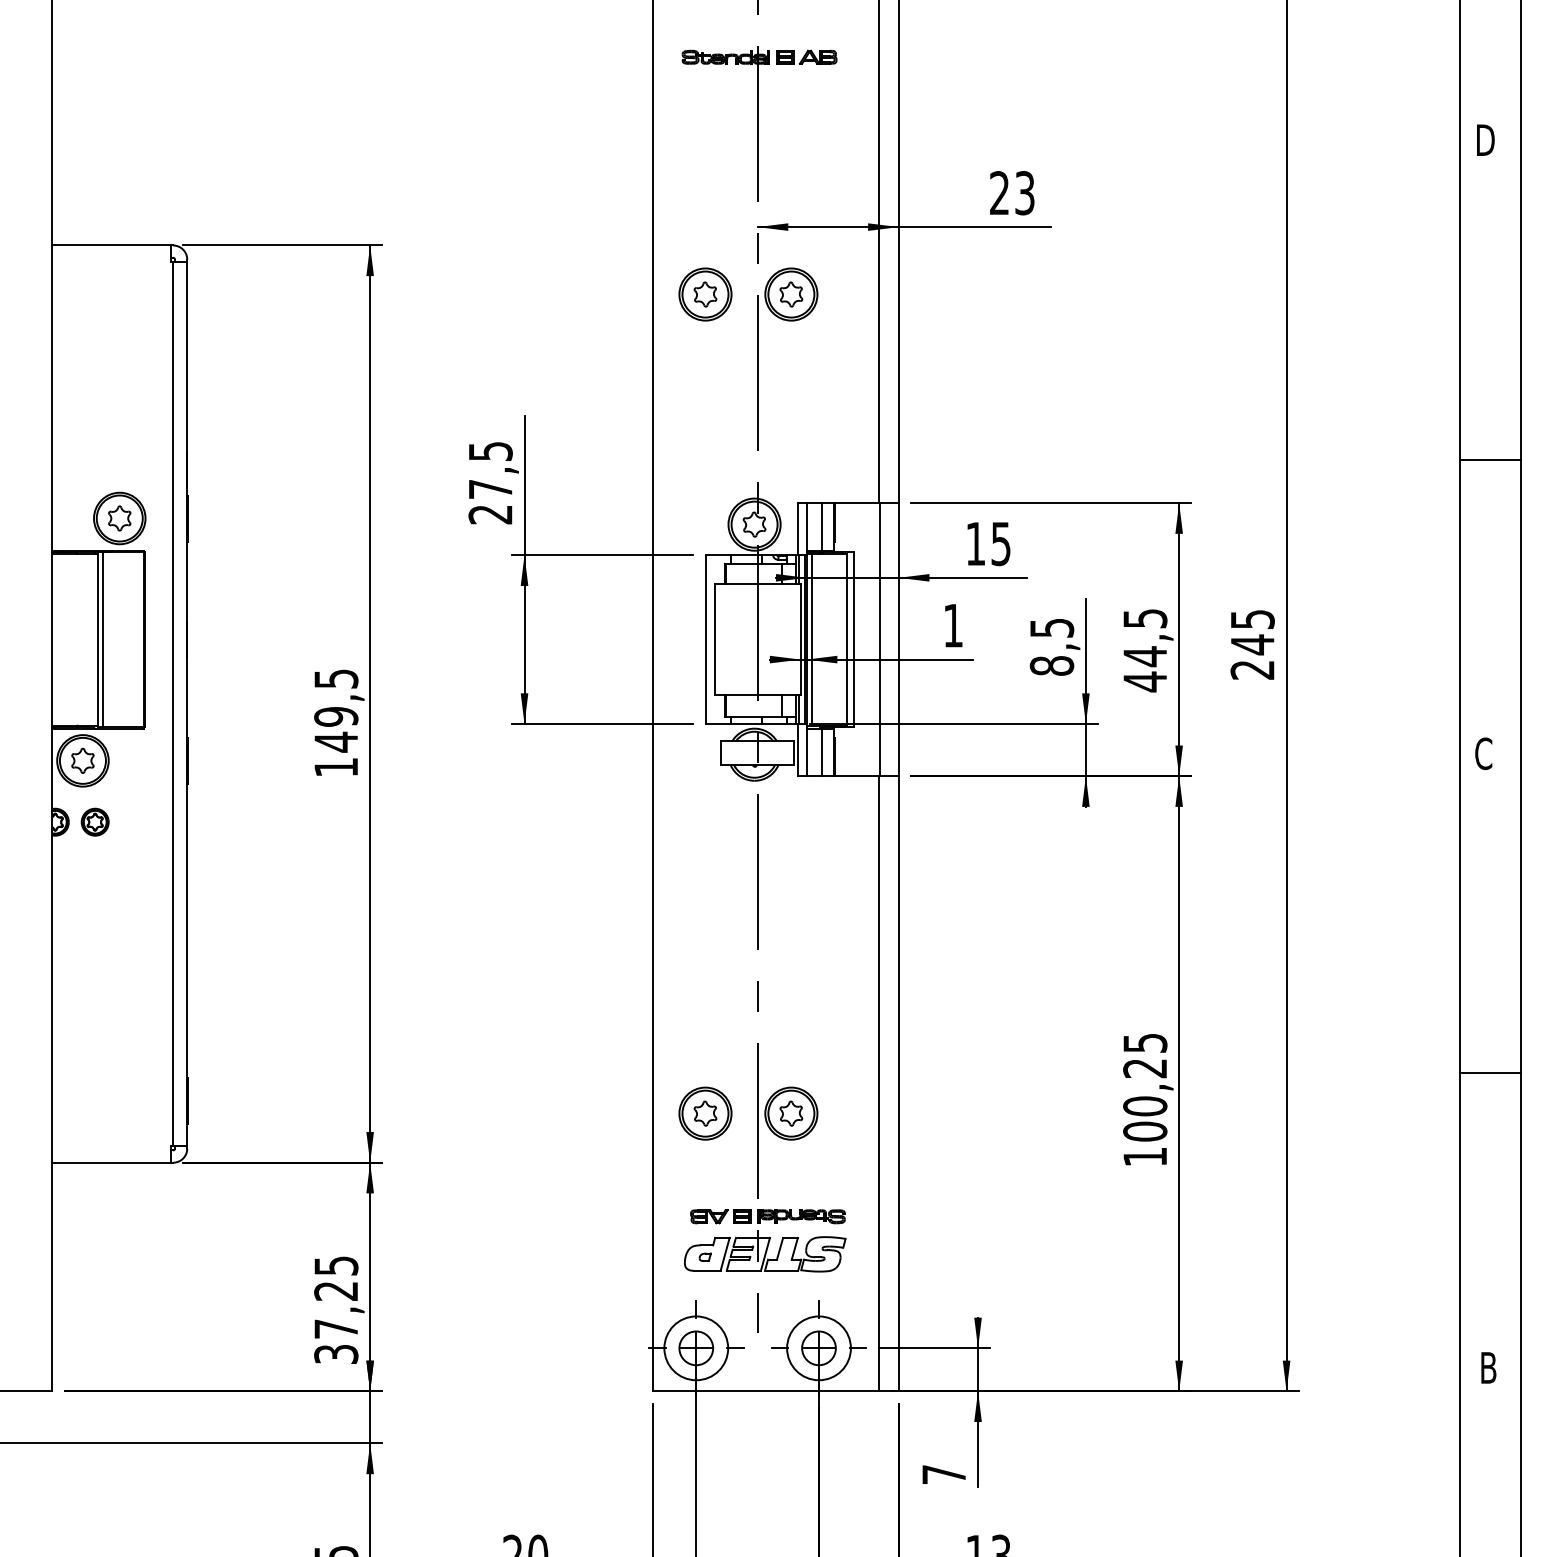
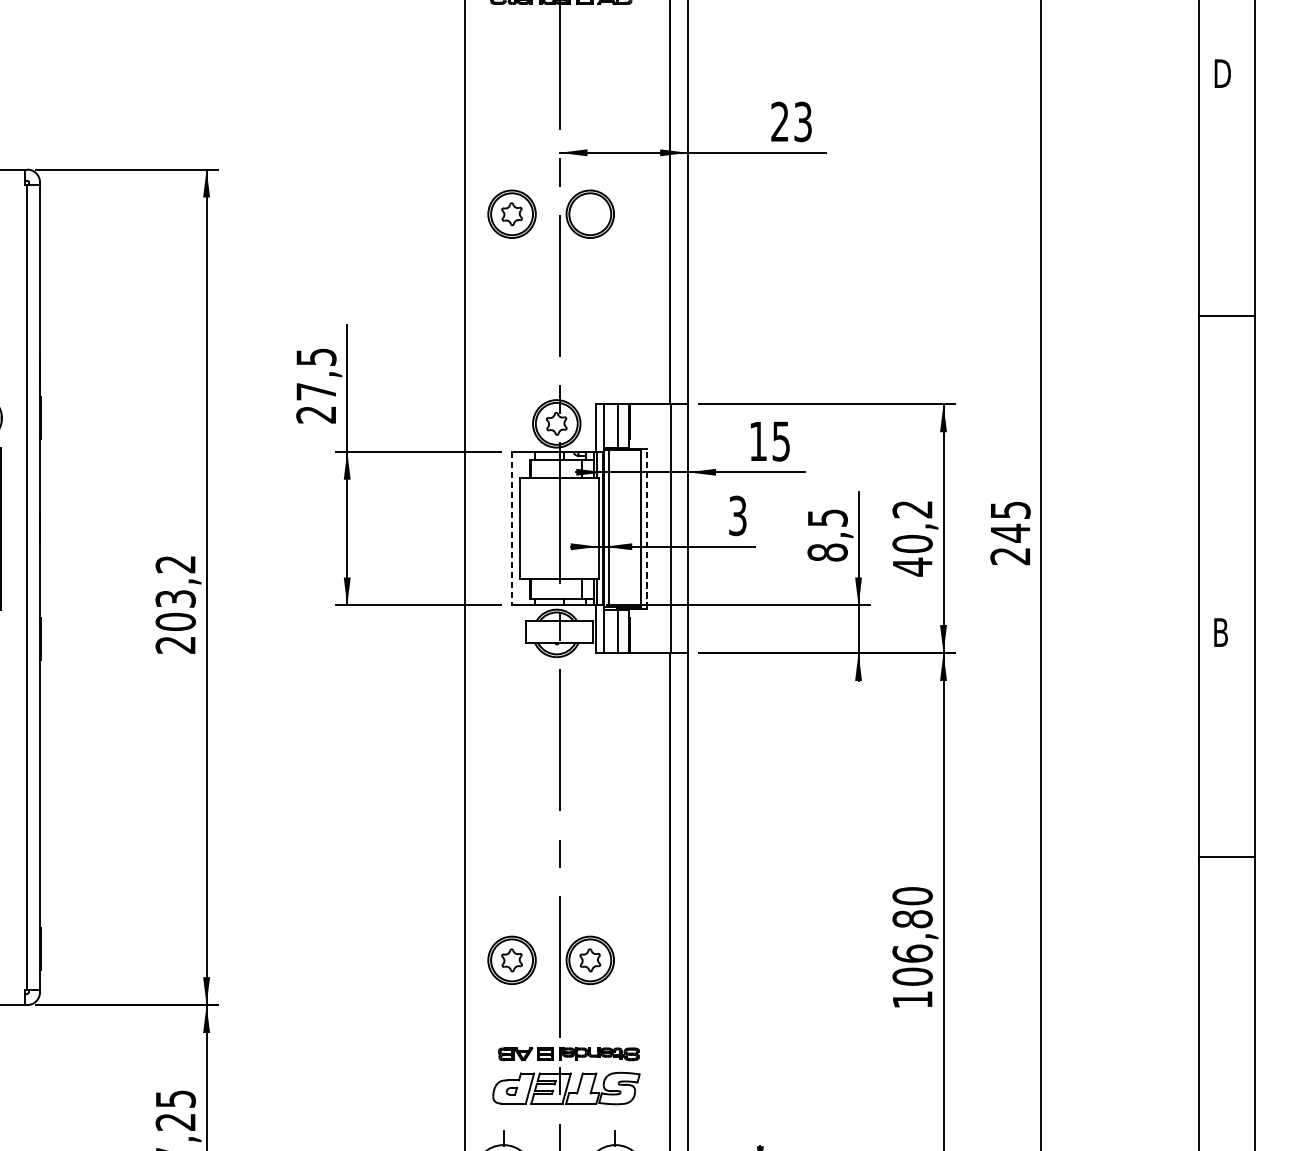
part: (791, 294) -> (590, 214), removed
line: (1489, 459) -> (1226, 316), moved
text: (952, 625) -> (737, 515), 1 -> 3
text: (1145, 638) -> (912, 527), 44,5 -> 40,2
line: (853, 639) -> (646, 528), solid -> dashed
line: (705, 640) -> (512, 529), solid -> dashed
text: (336, 723) -> (175, 604), 149,5 -> 203,2
text: (1483, 753) -> (1220, 632), C -> B
line: (1489, 1073) -> (1226, 857), moved
text: (1145, 1074) -> (912, 924), 100,25 -> 106,80

